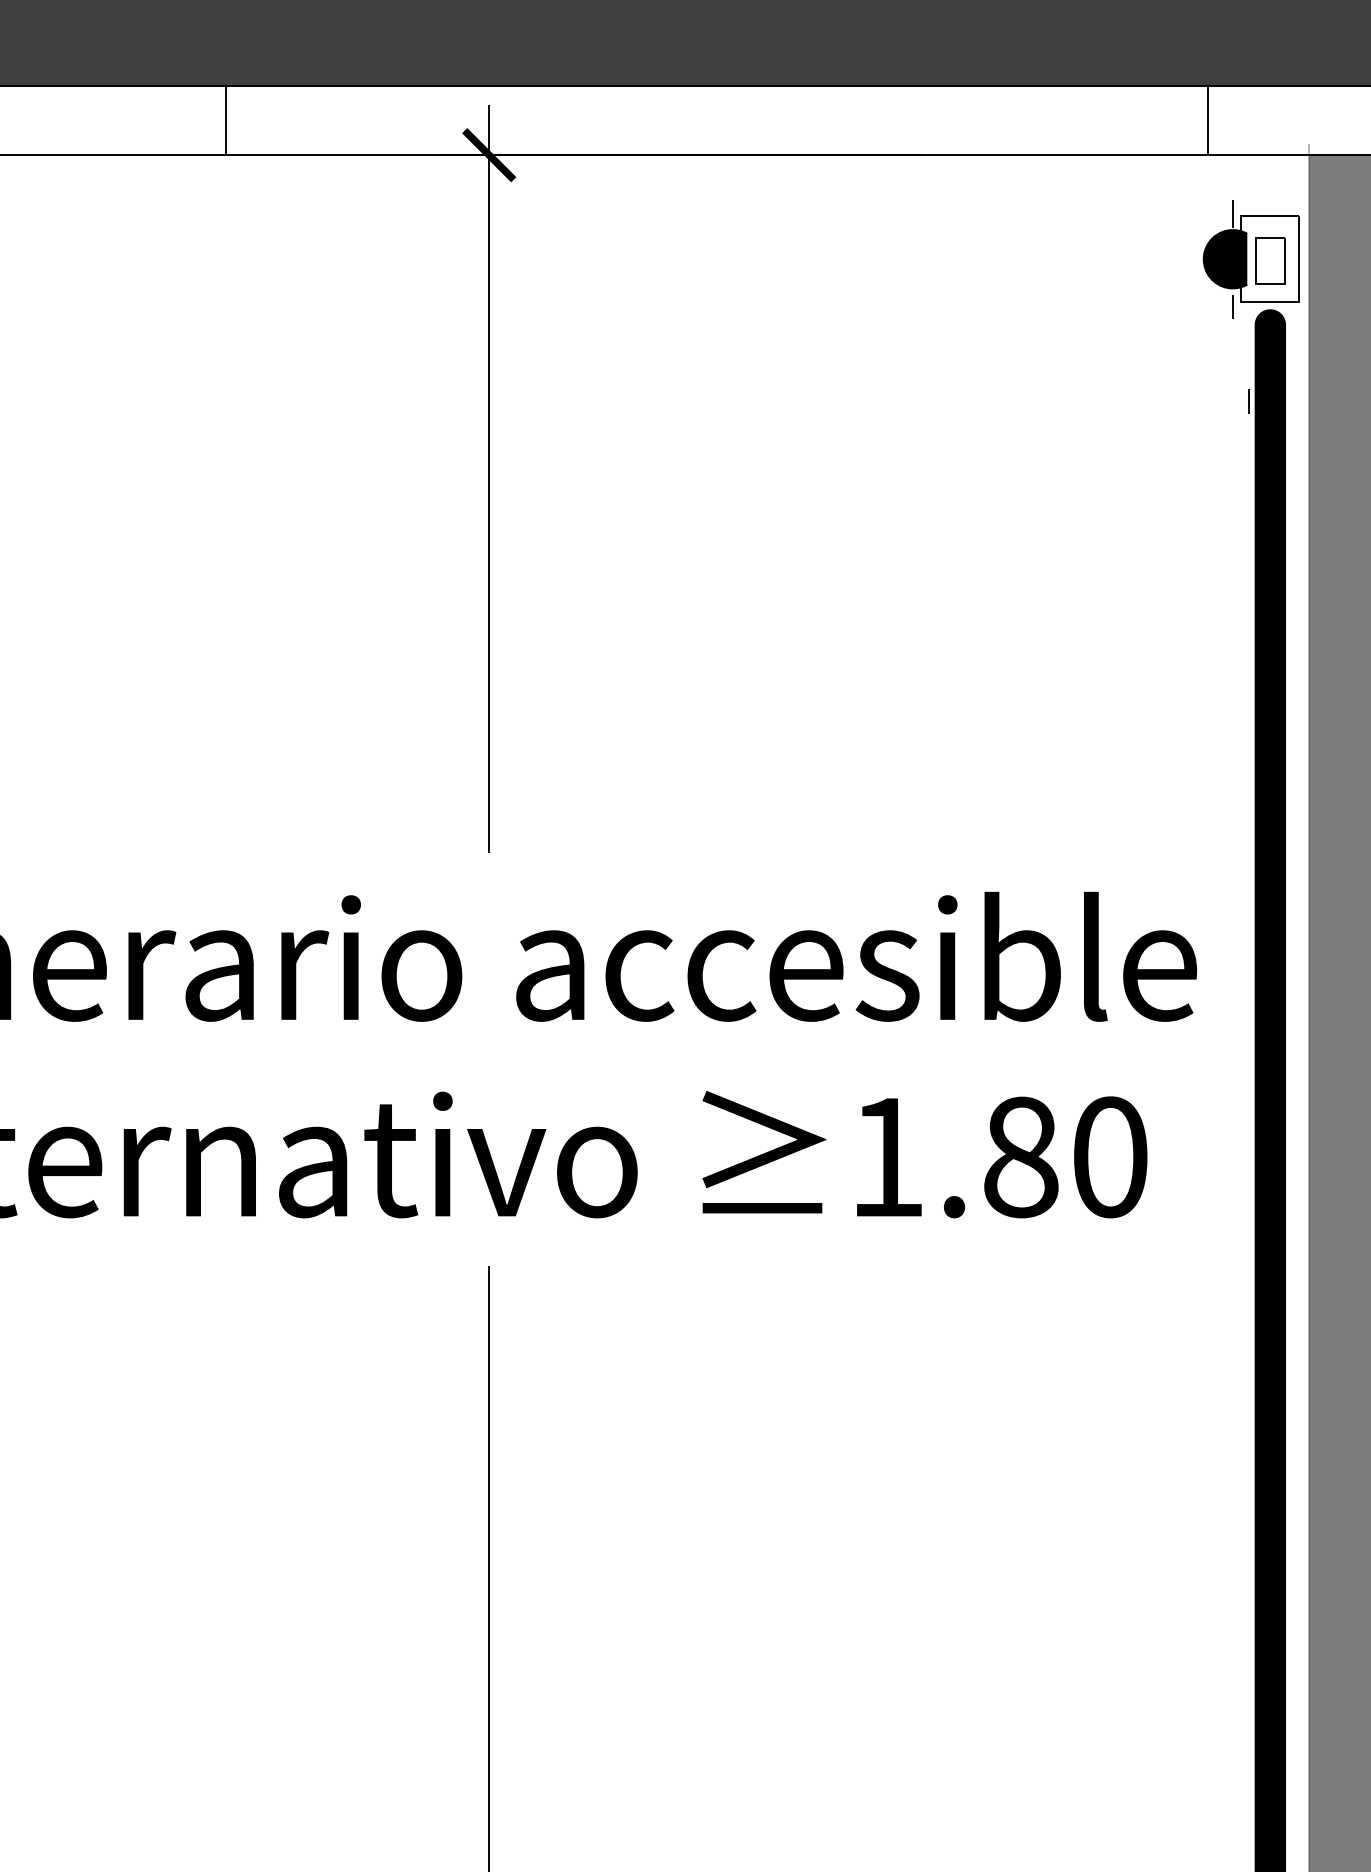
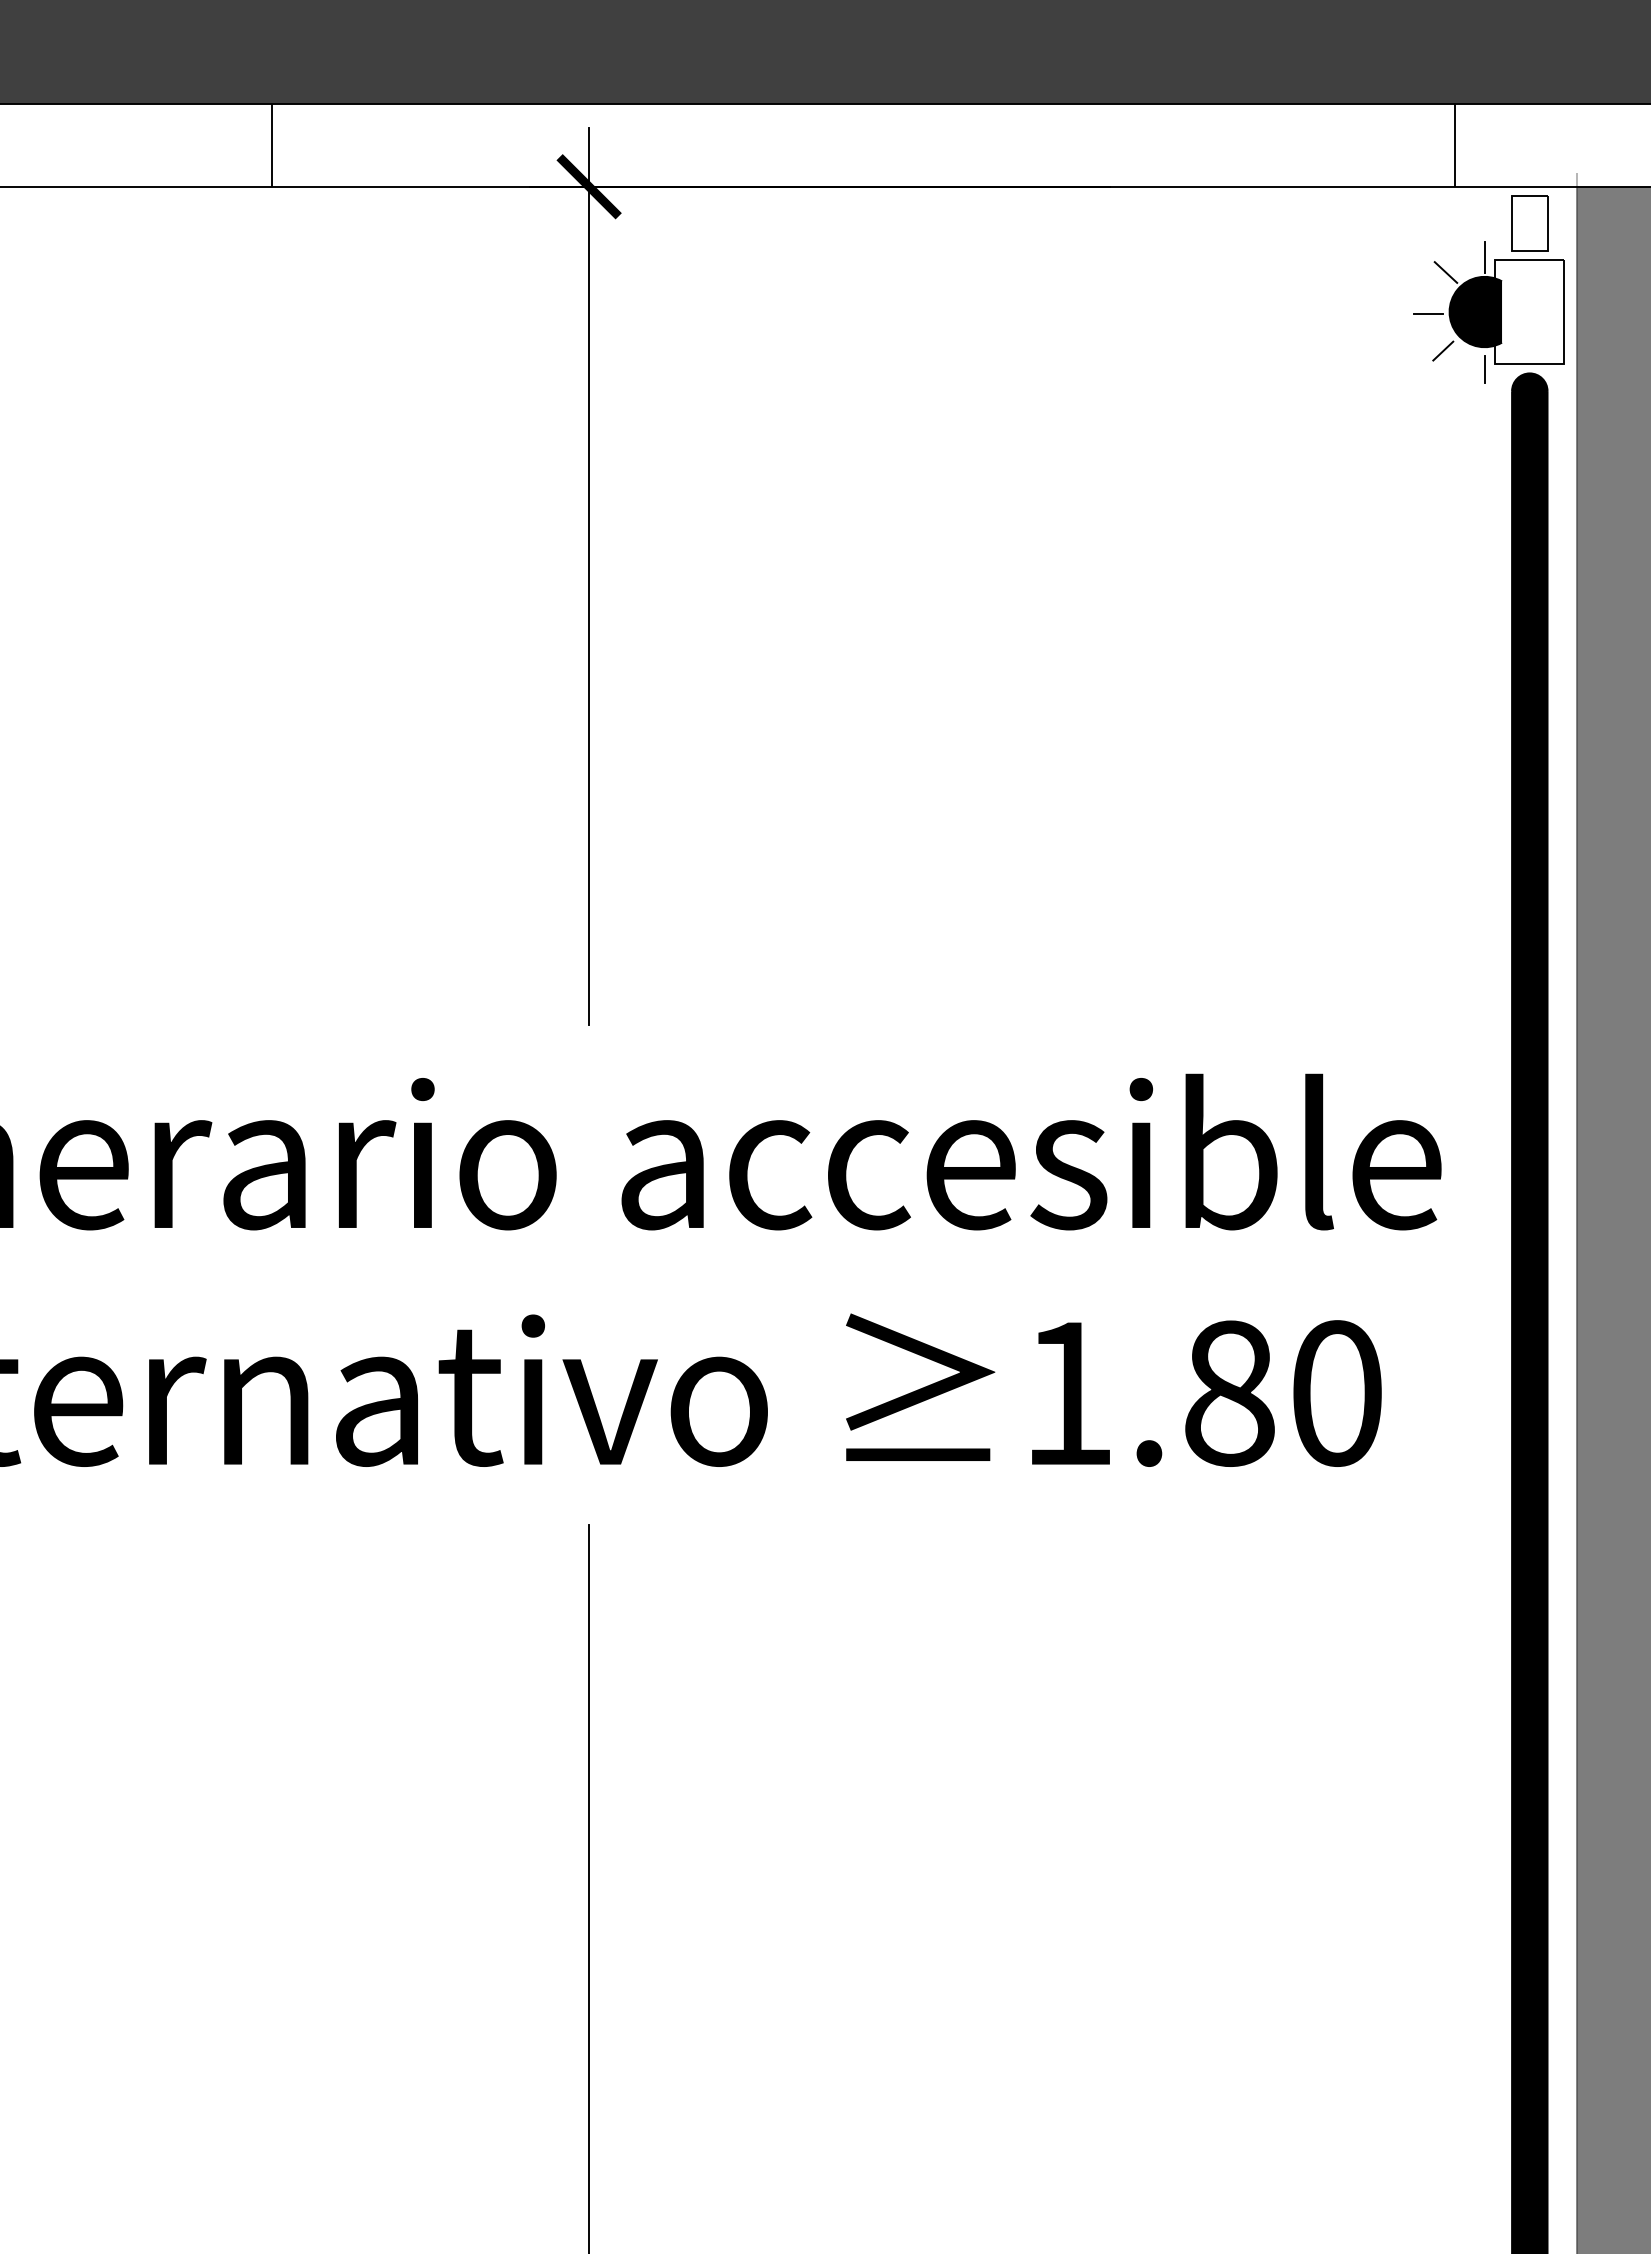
line: (1200, 226) -> (1445, 272), added
line: (1186, 261) -> (1428, 314), added
part: (1270, 261) -> (1529, 223), moved
line: (1198, 291) -> (1443, 350), added
line: (1248, 401) -> (1503, 483), removed

